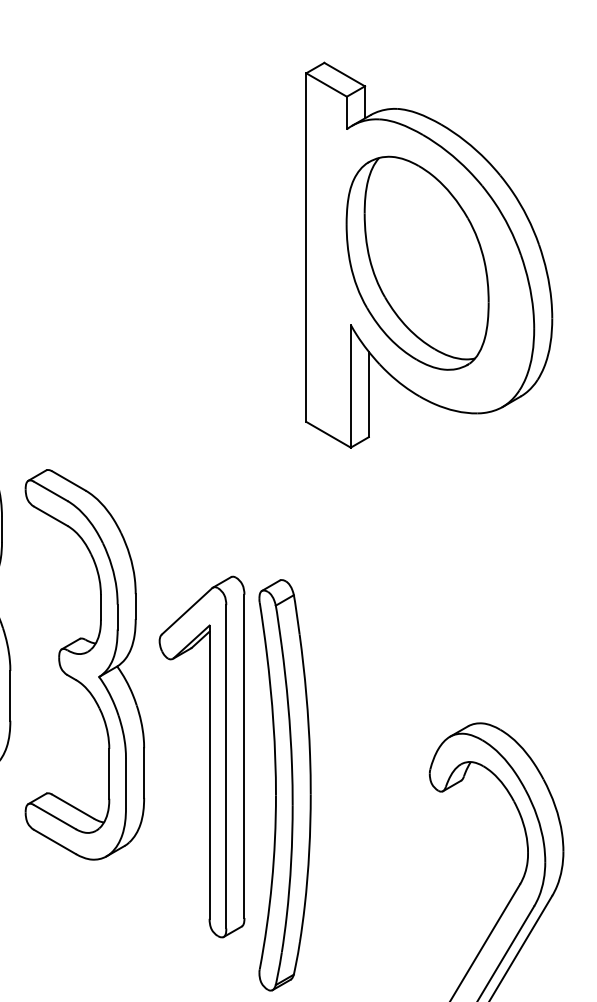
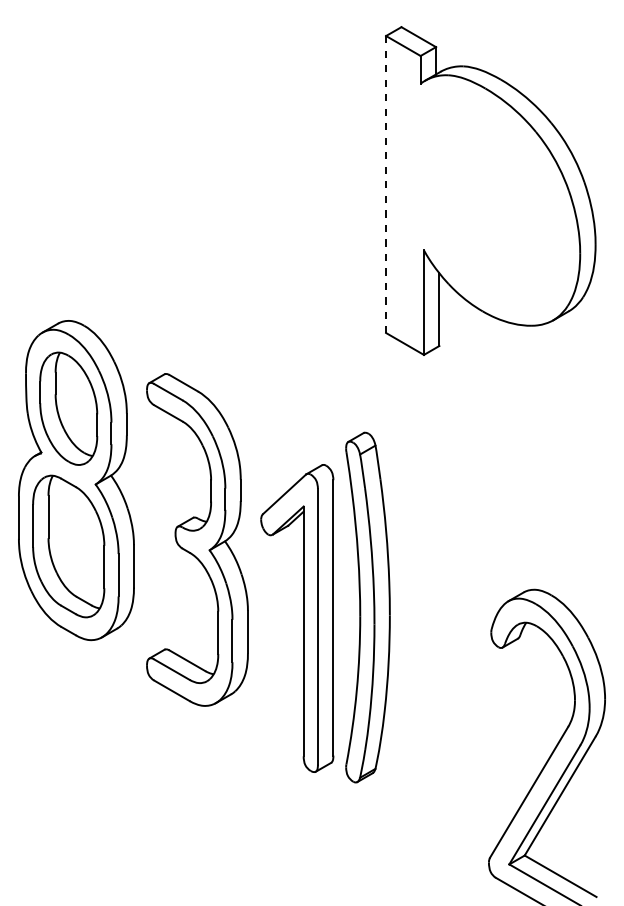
line: (306, 248) -> (386, 185), solid -> dashed
part: (417, 262) -> (480, 197), removed
part: (284, 785) -> (367, 607), moved

